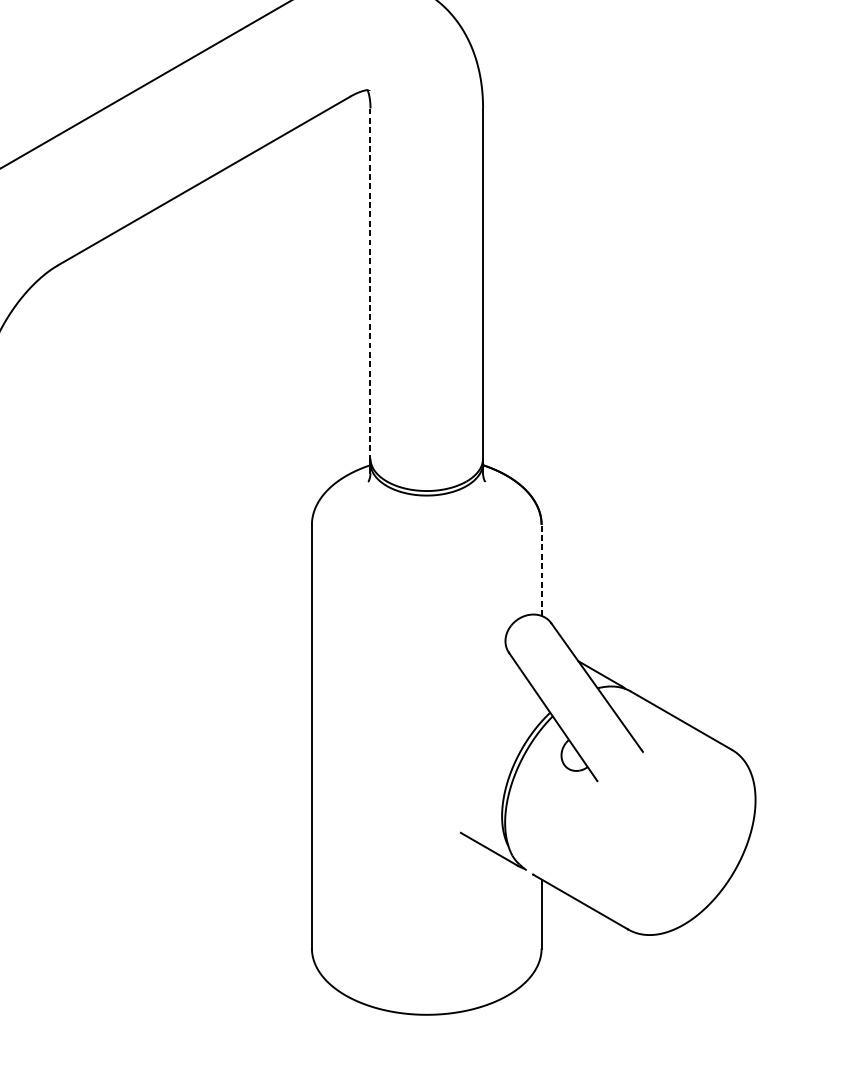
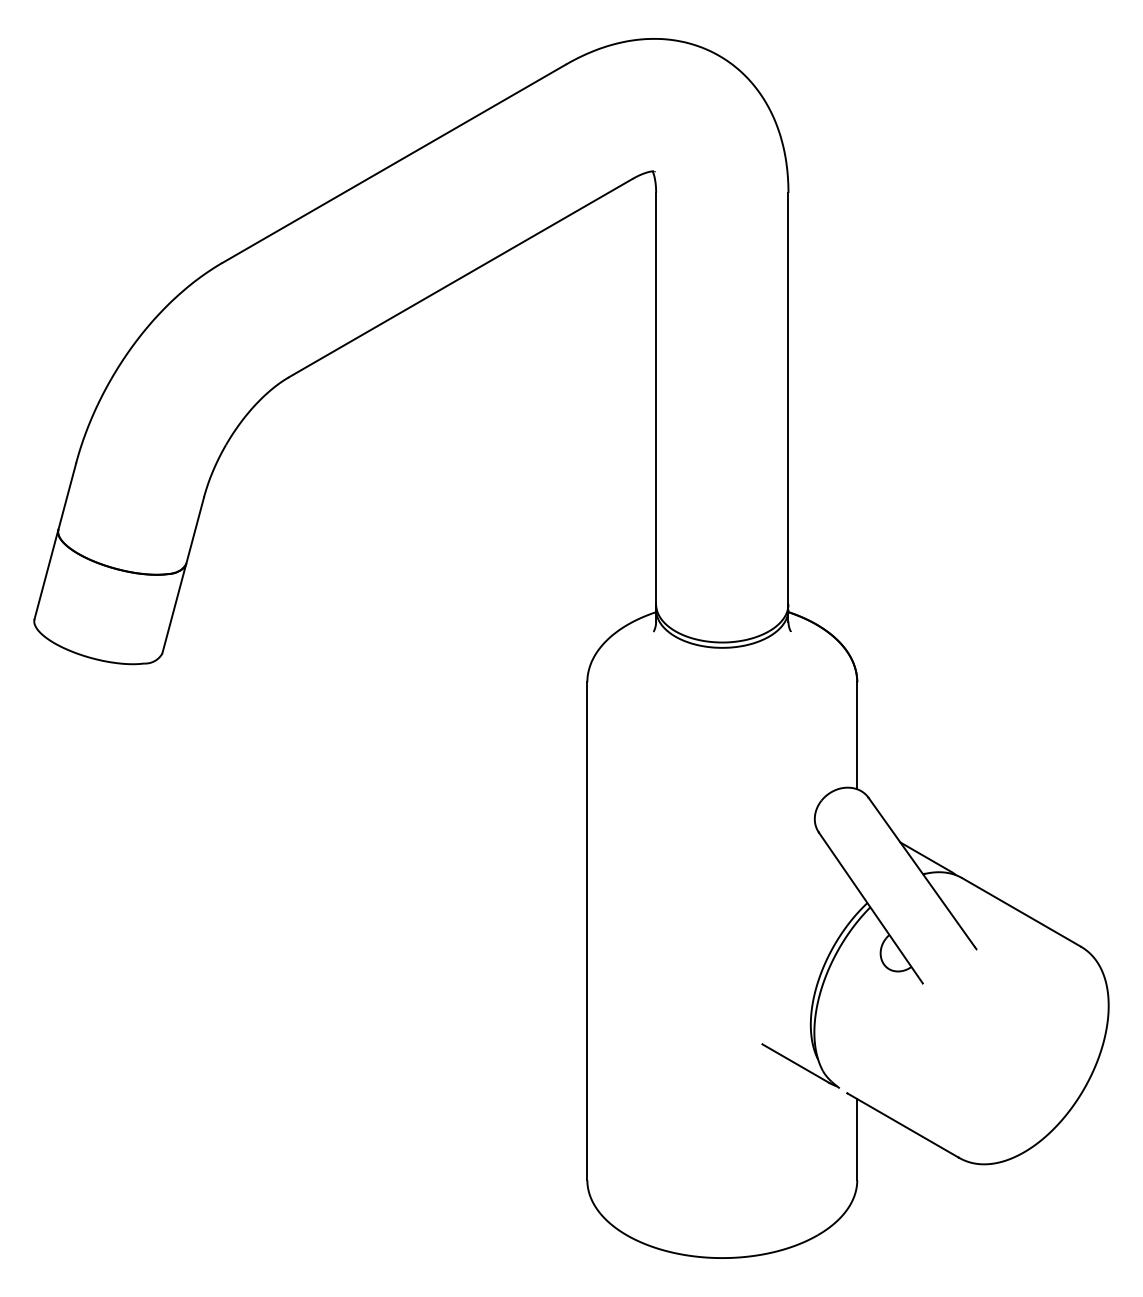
line: (370, 285) -> (656, 401), dashed -> solid
line: (541, 570) -> (857, 735), dashed -> solid

